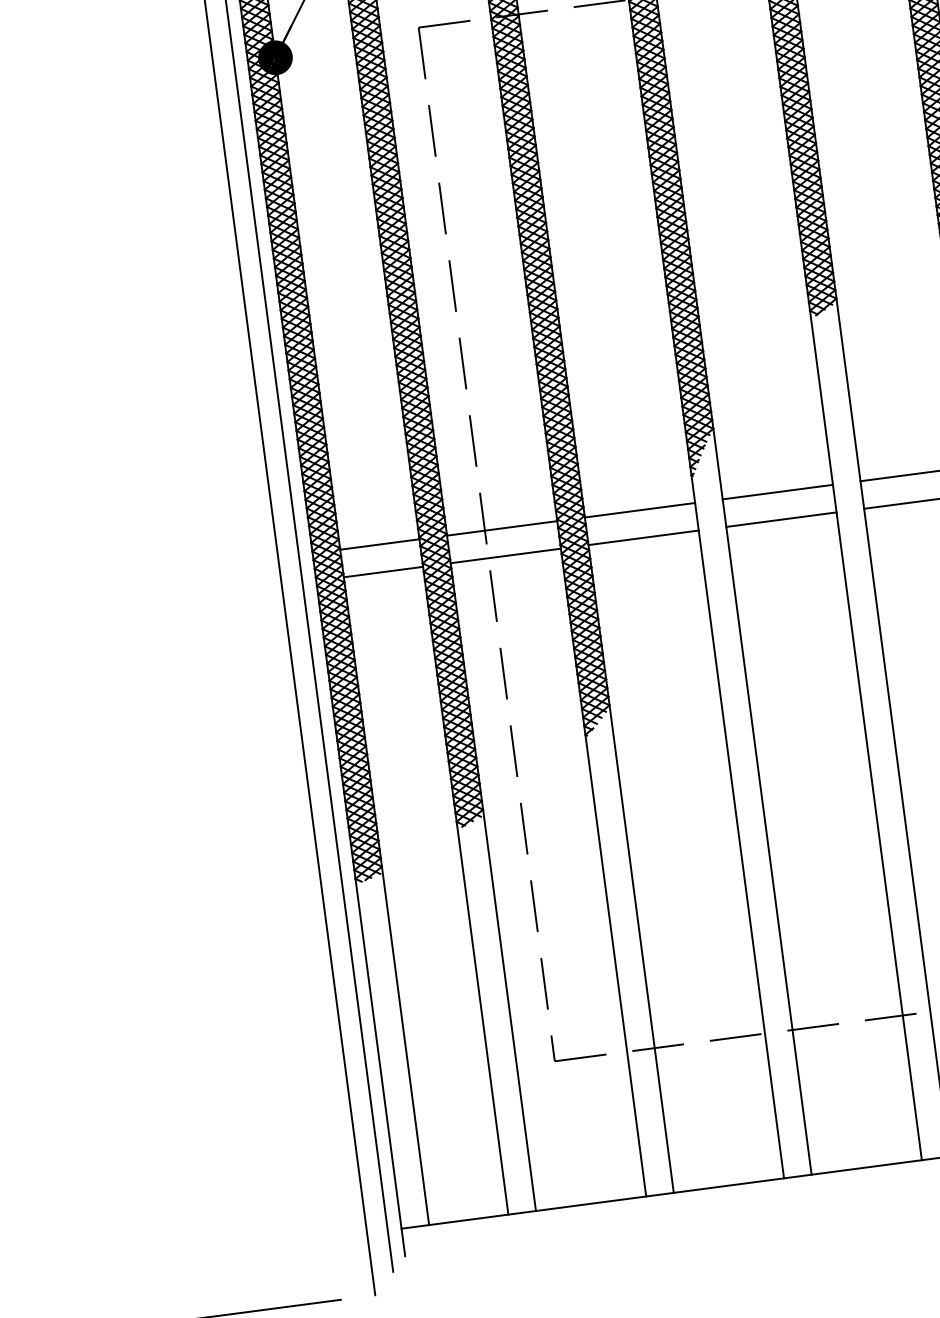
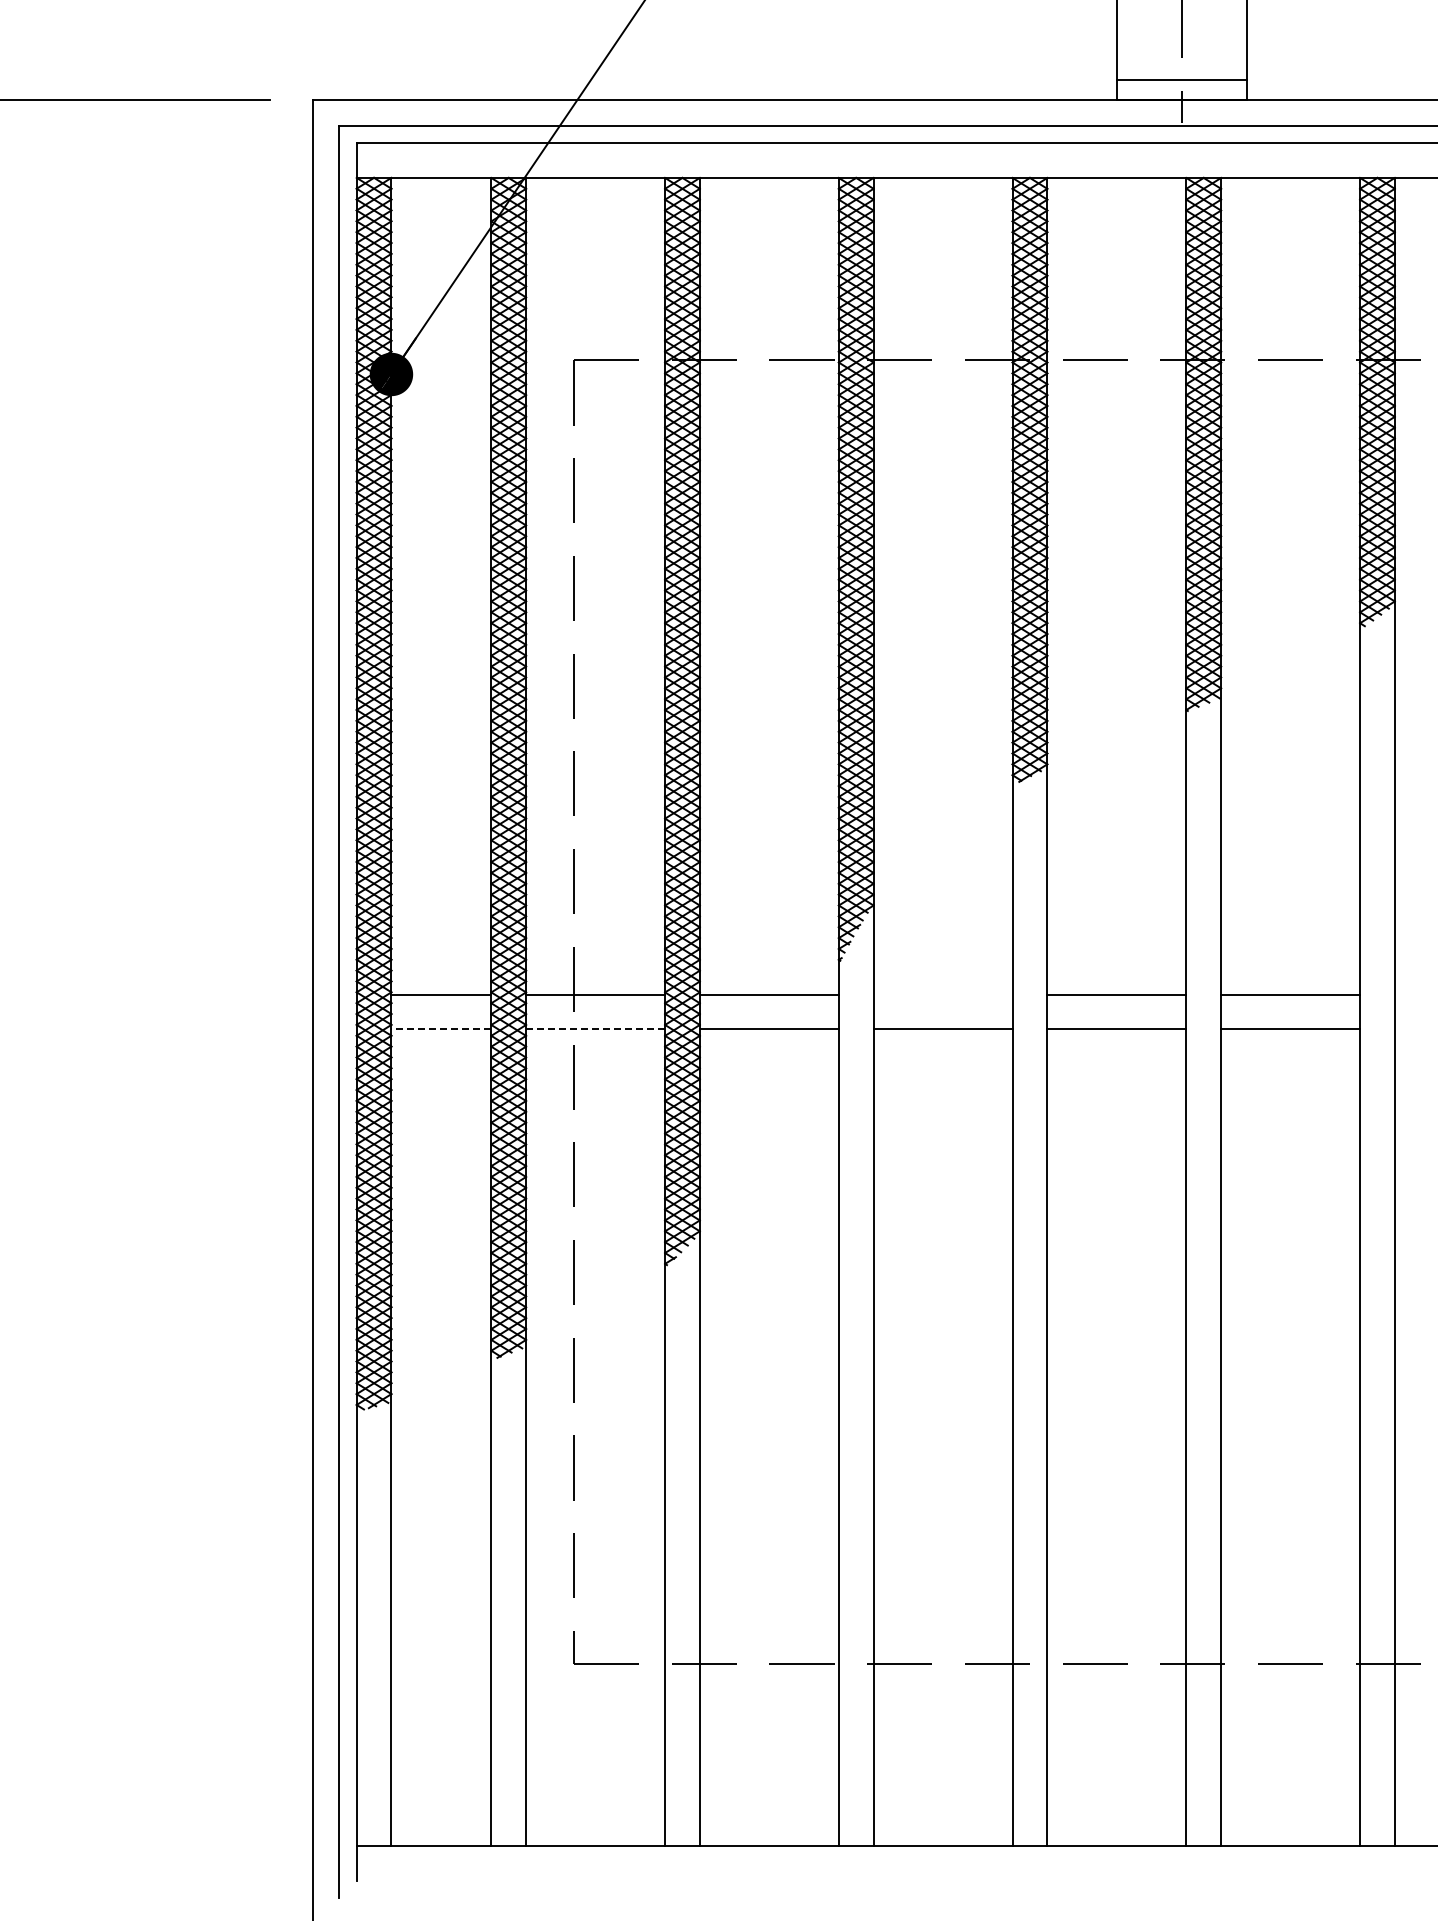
line: (777, 492) -> (942, 994), removed
line: (505, 556) -> (595, 1029), solid -> dashed
line: (383, 572) -> (441, 1029), solid -> dashed

